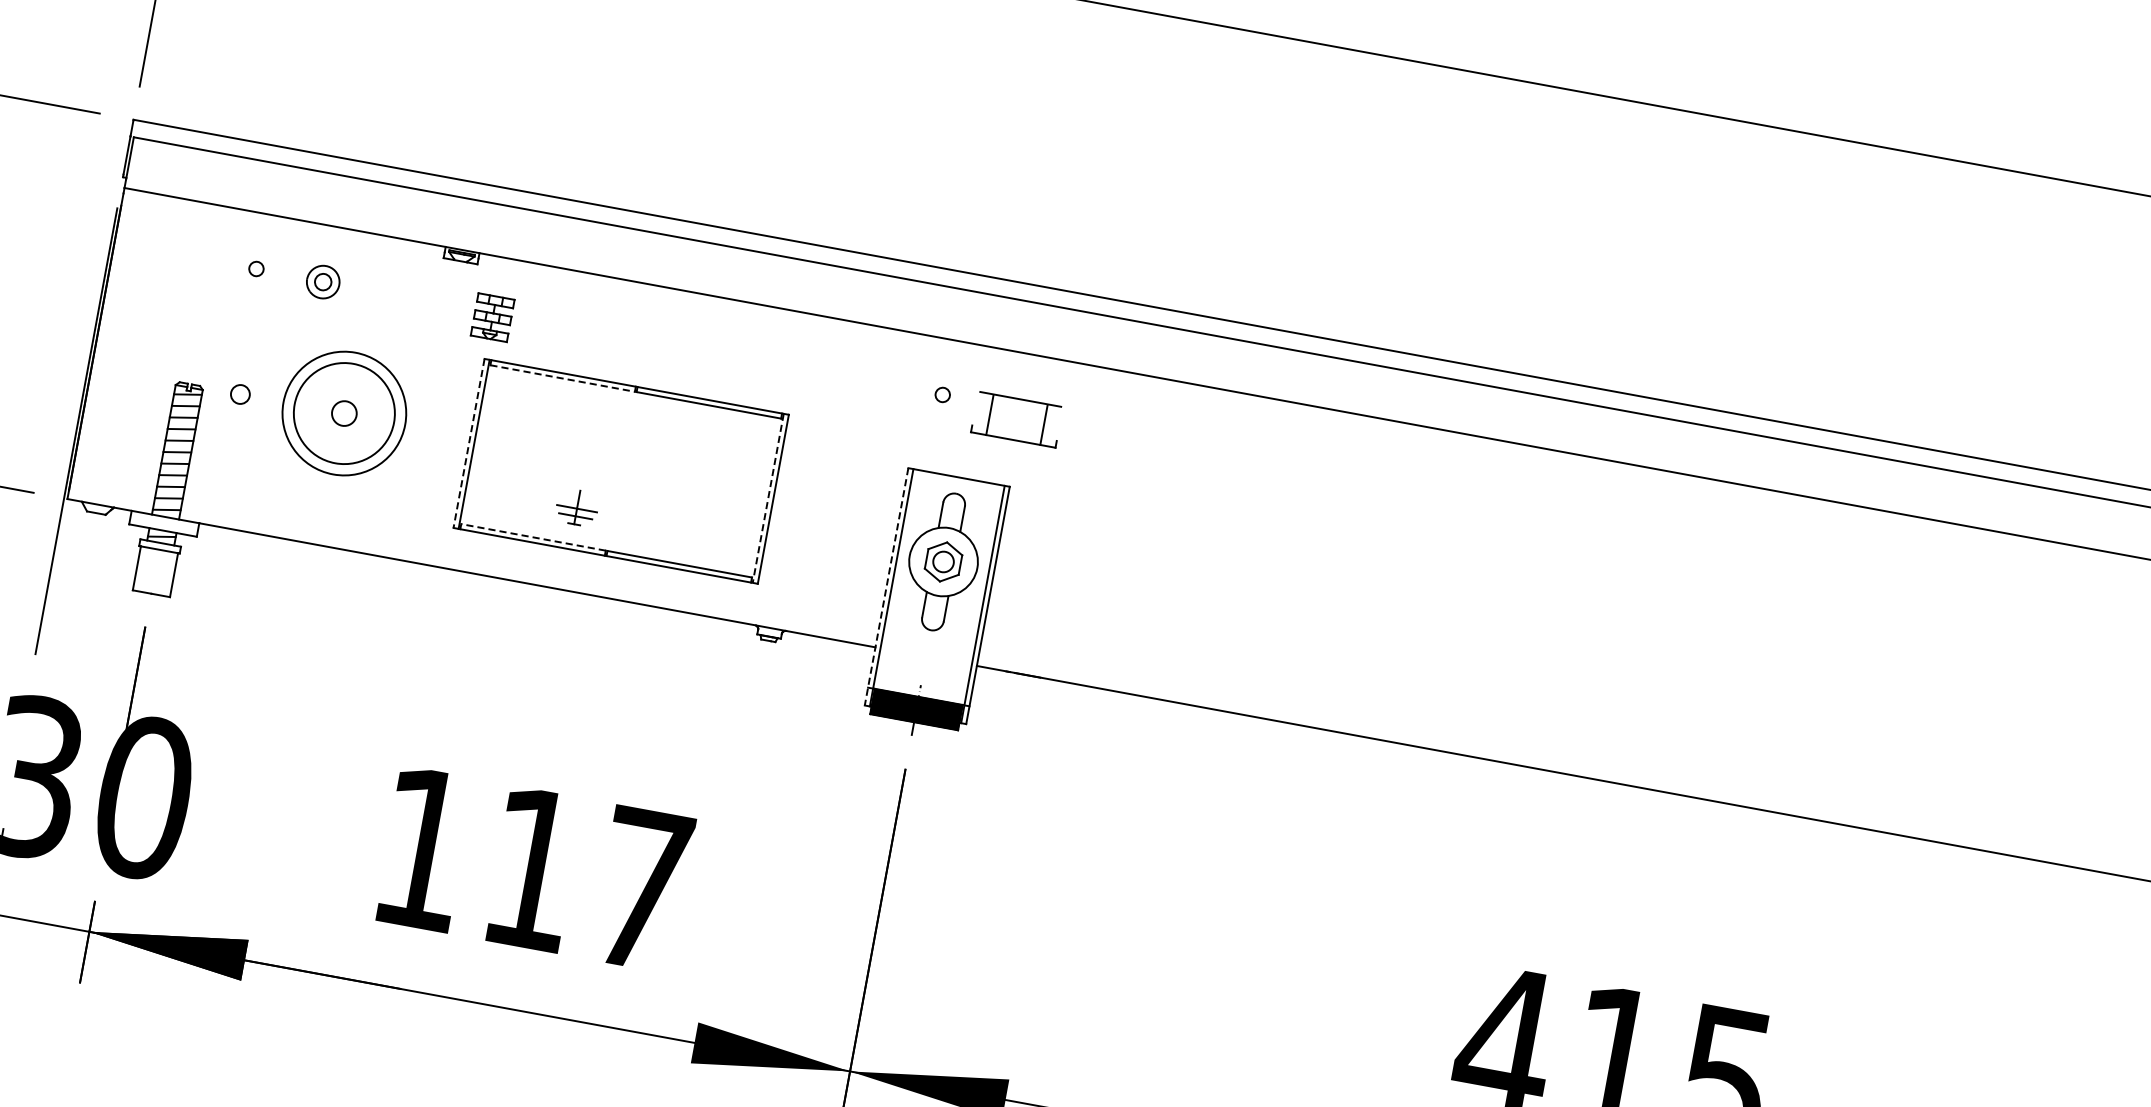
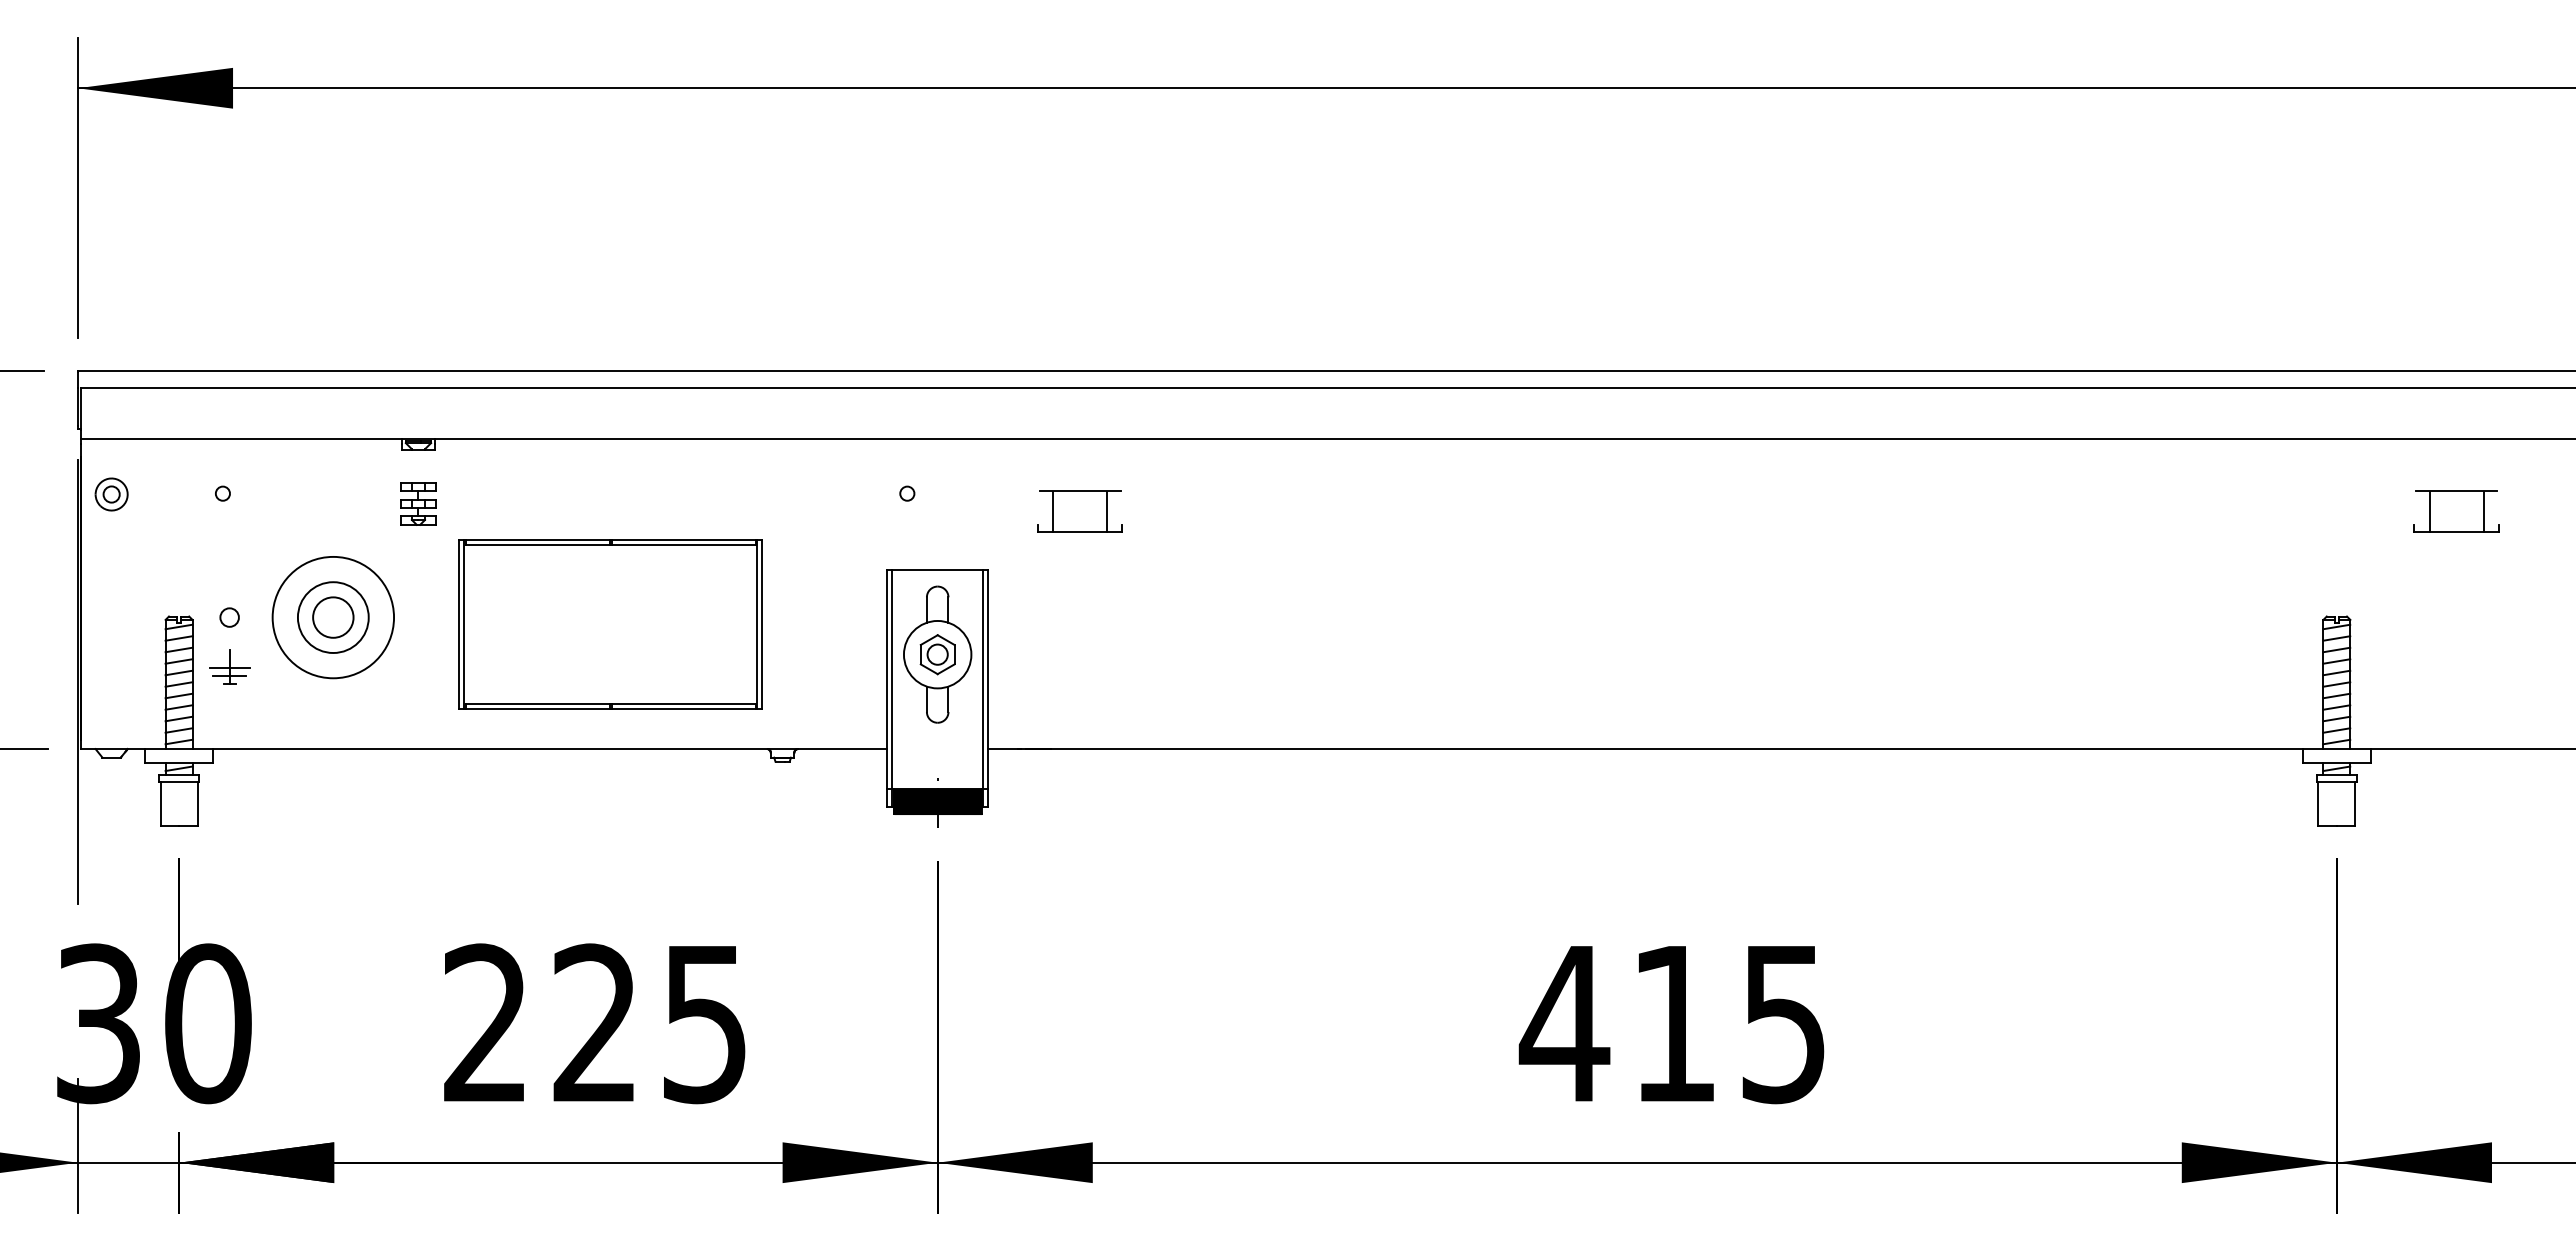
part: (323, 282) -> (111, 494), moved
part: (492, 317) -> (418, 503), moved
line: (563, 379) -> (538, 545), dashed -> solid
circle: (343, 413) -> (332, 617), size x0.71
circle: (344, 413) -> (333, 617), size x1.67
part: (1016, 419) -> (1079, 511), moved
line: (468, 443) -> (458, 624), dashed -> solid
line: (768, 498) -> (757, 624), dashed -> solid
part: (577, 506) -> (229, 666), moved
line: (533, 537) -> (537, 703), dashed -> solid
line: (886, 587) -> (887, 689), dashed -> solid
text: (531, 868) -> (594, 1023), 117 -> 225

